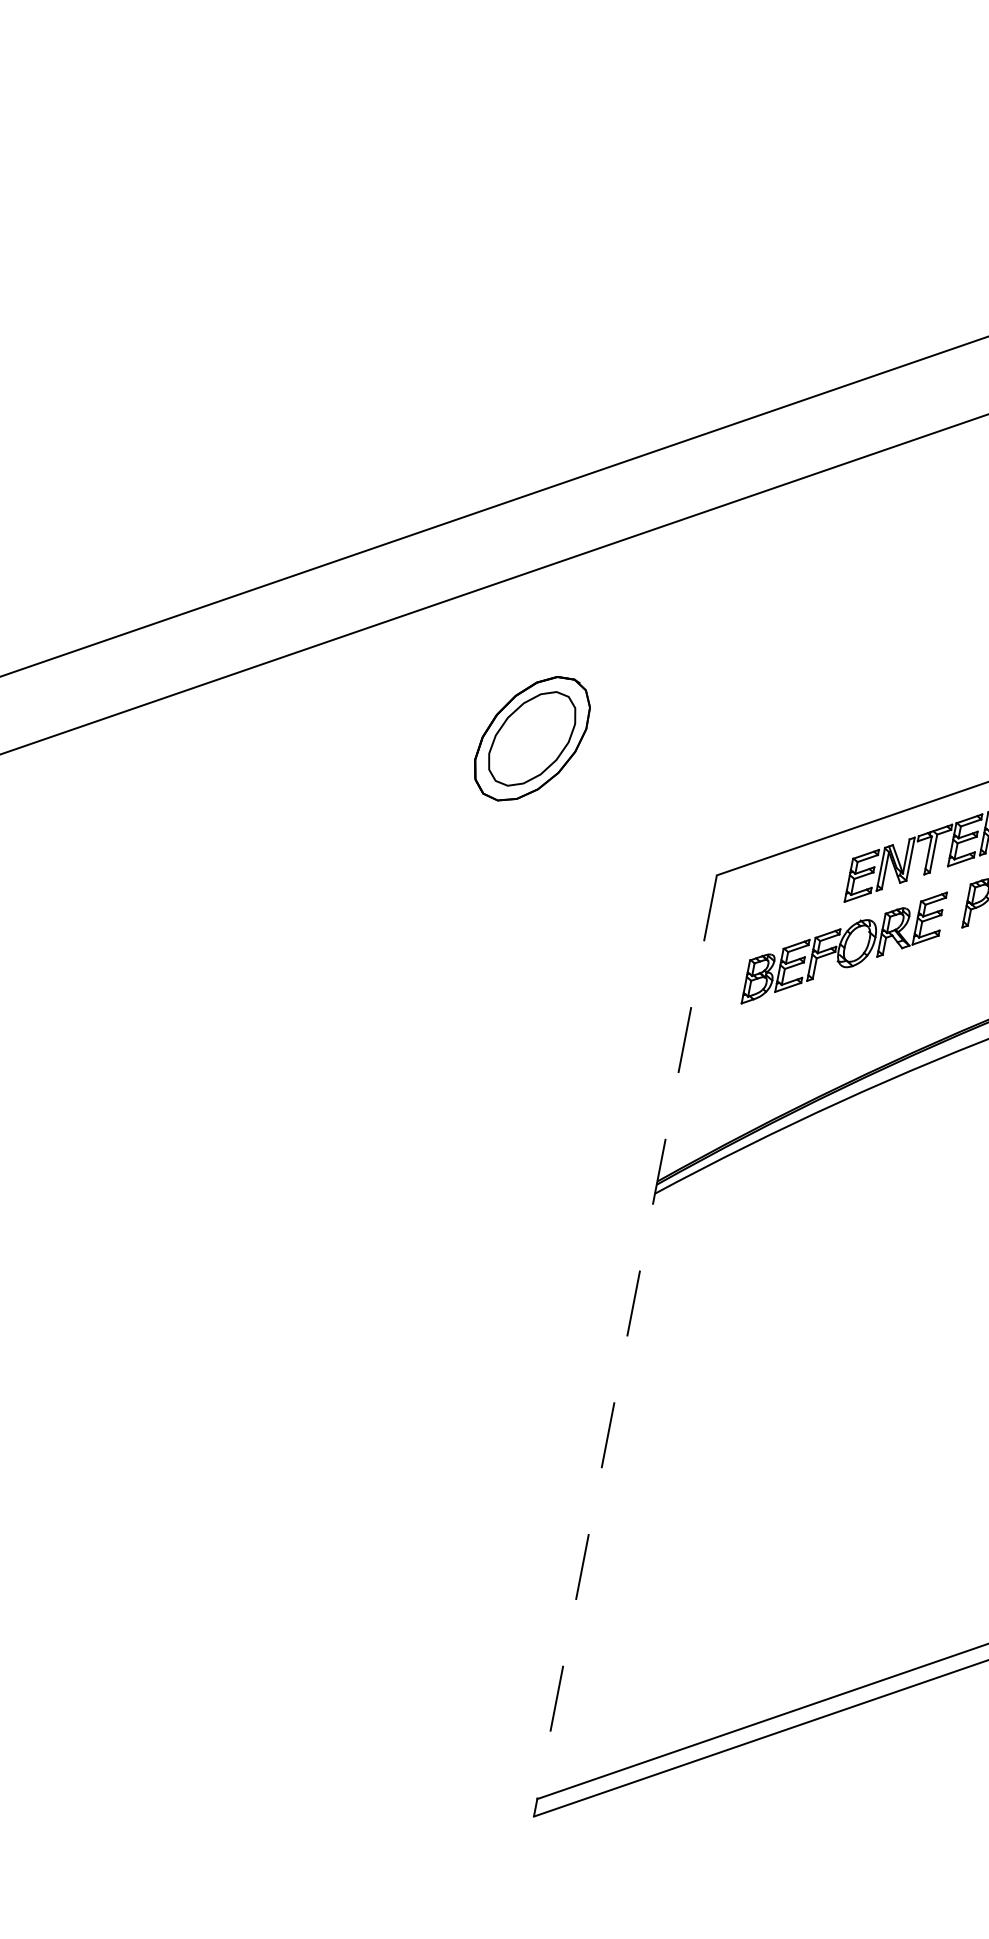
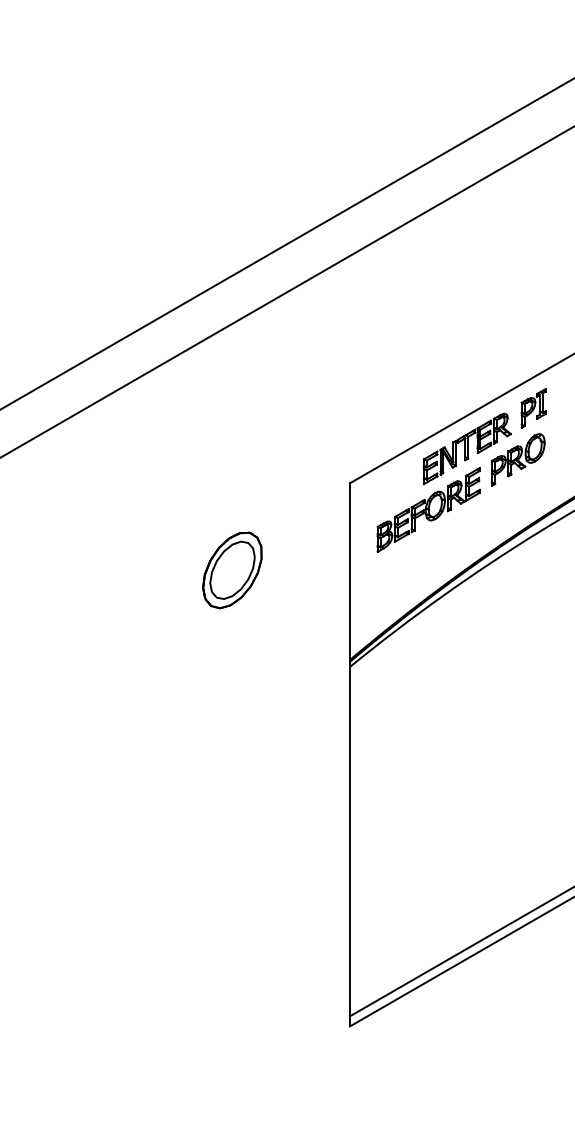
part: (532, 739) -> (232, 570), moved
line: (626, 1345) -> (350, 754), dashed -> solid

